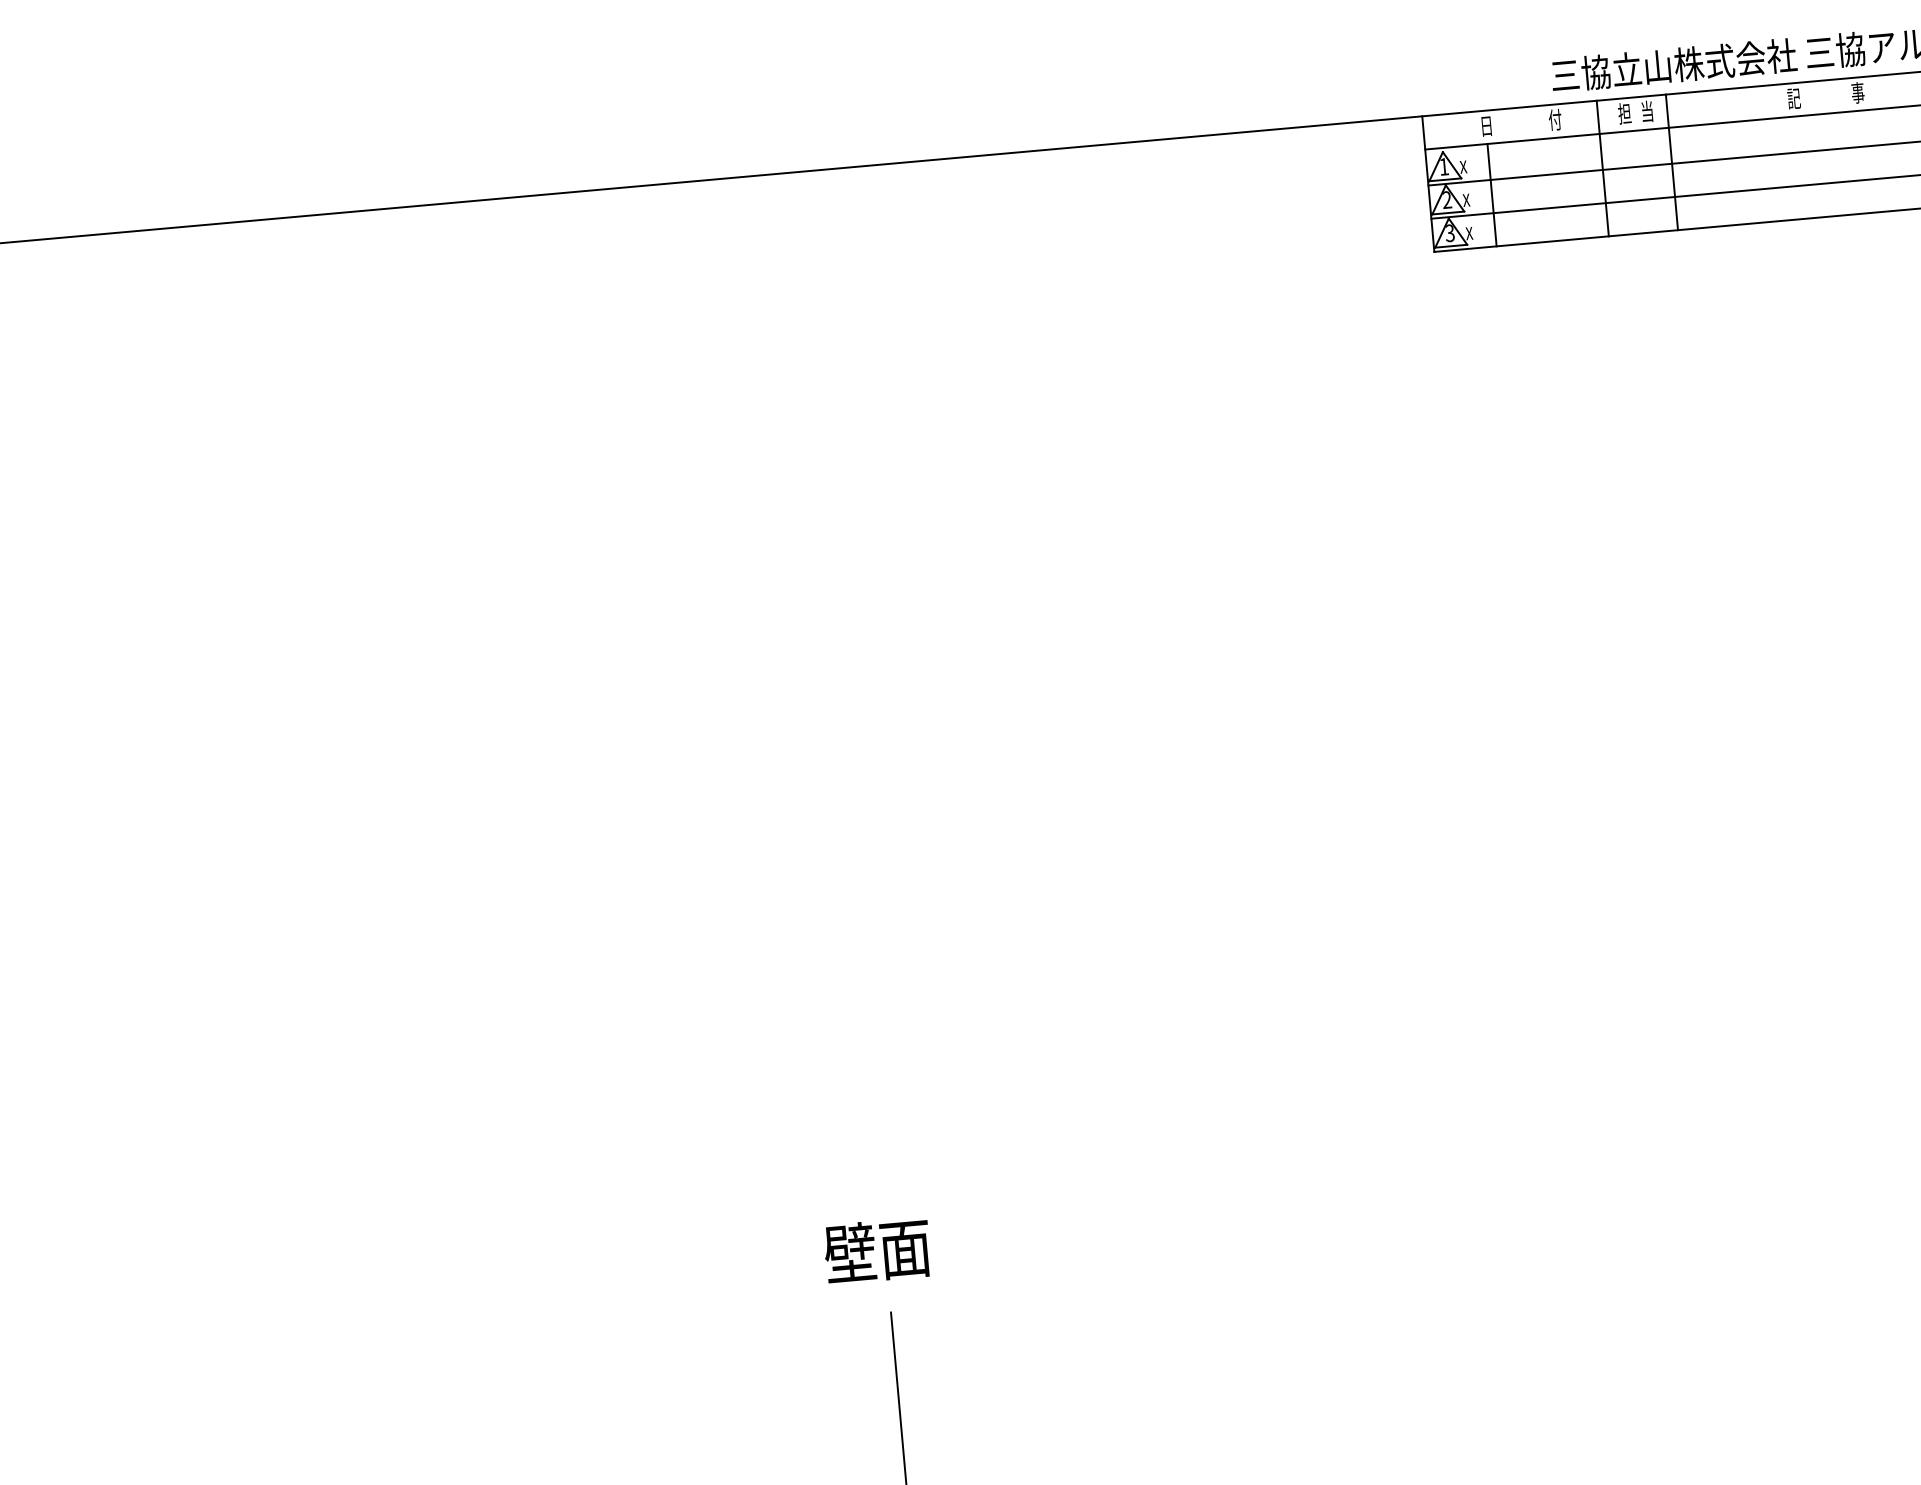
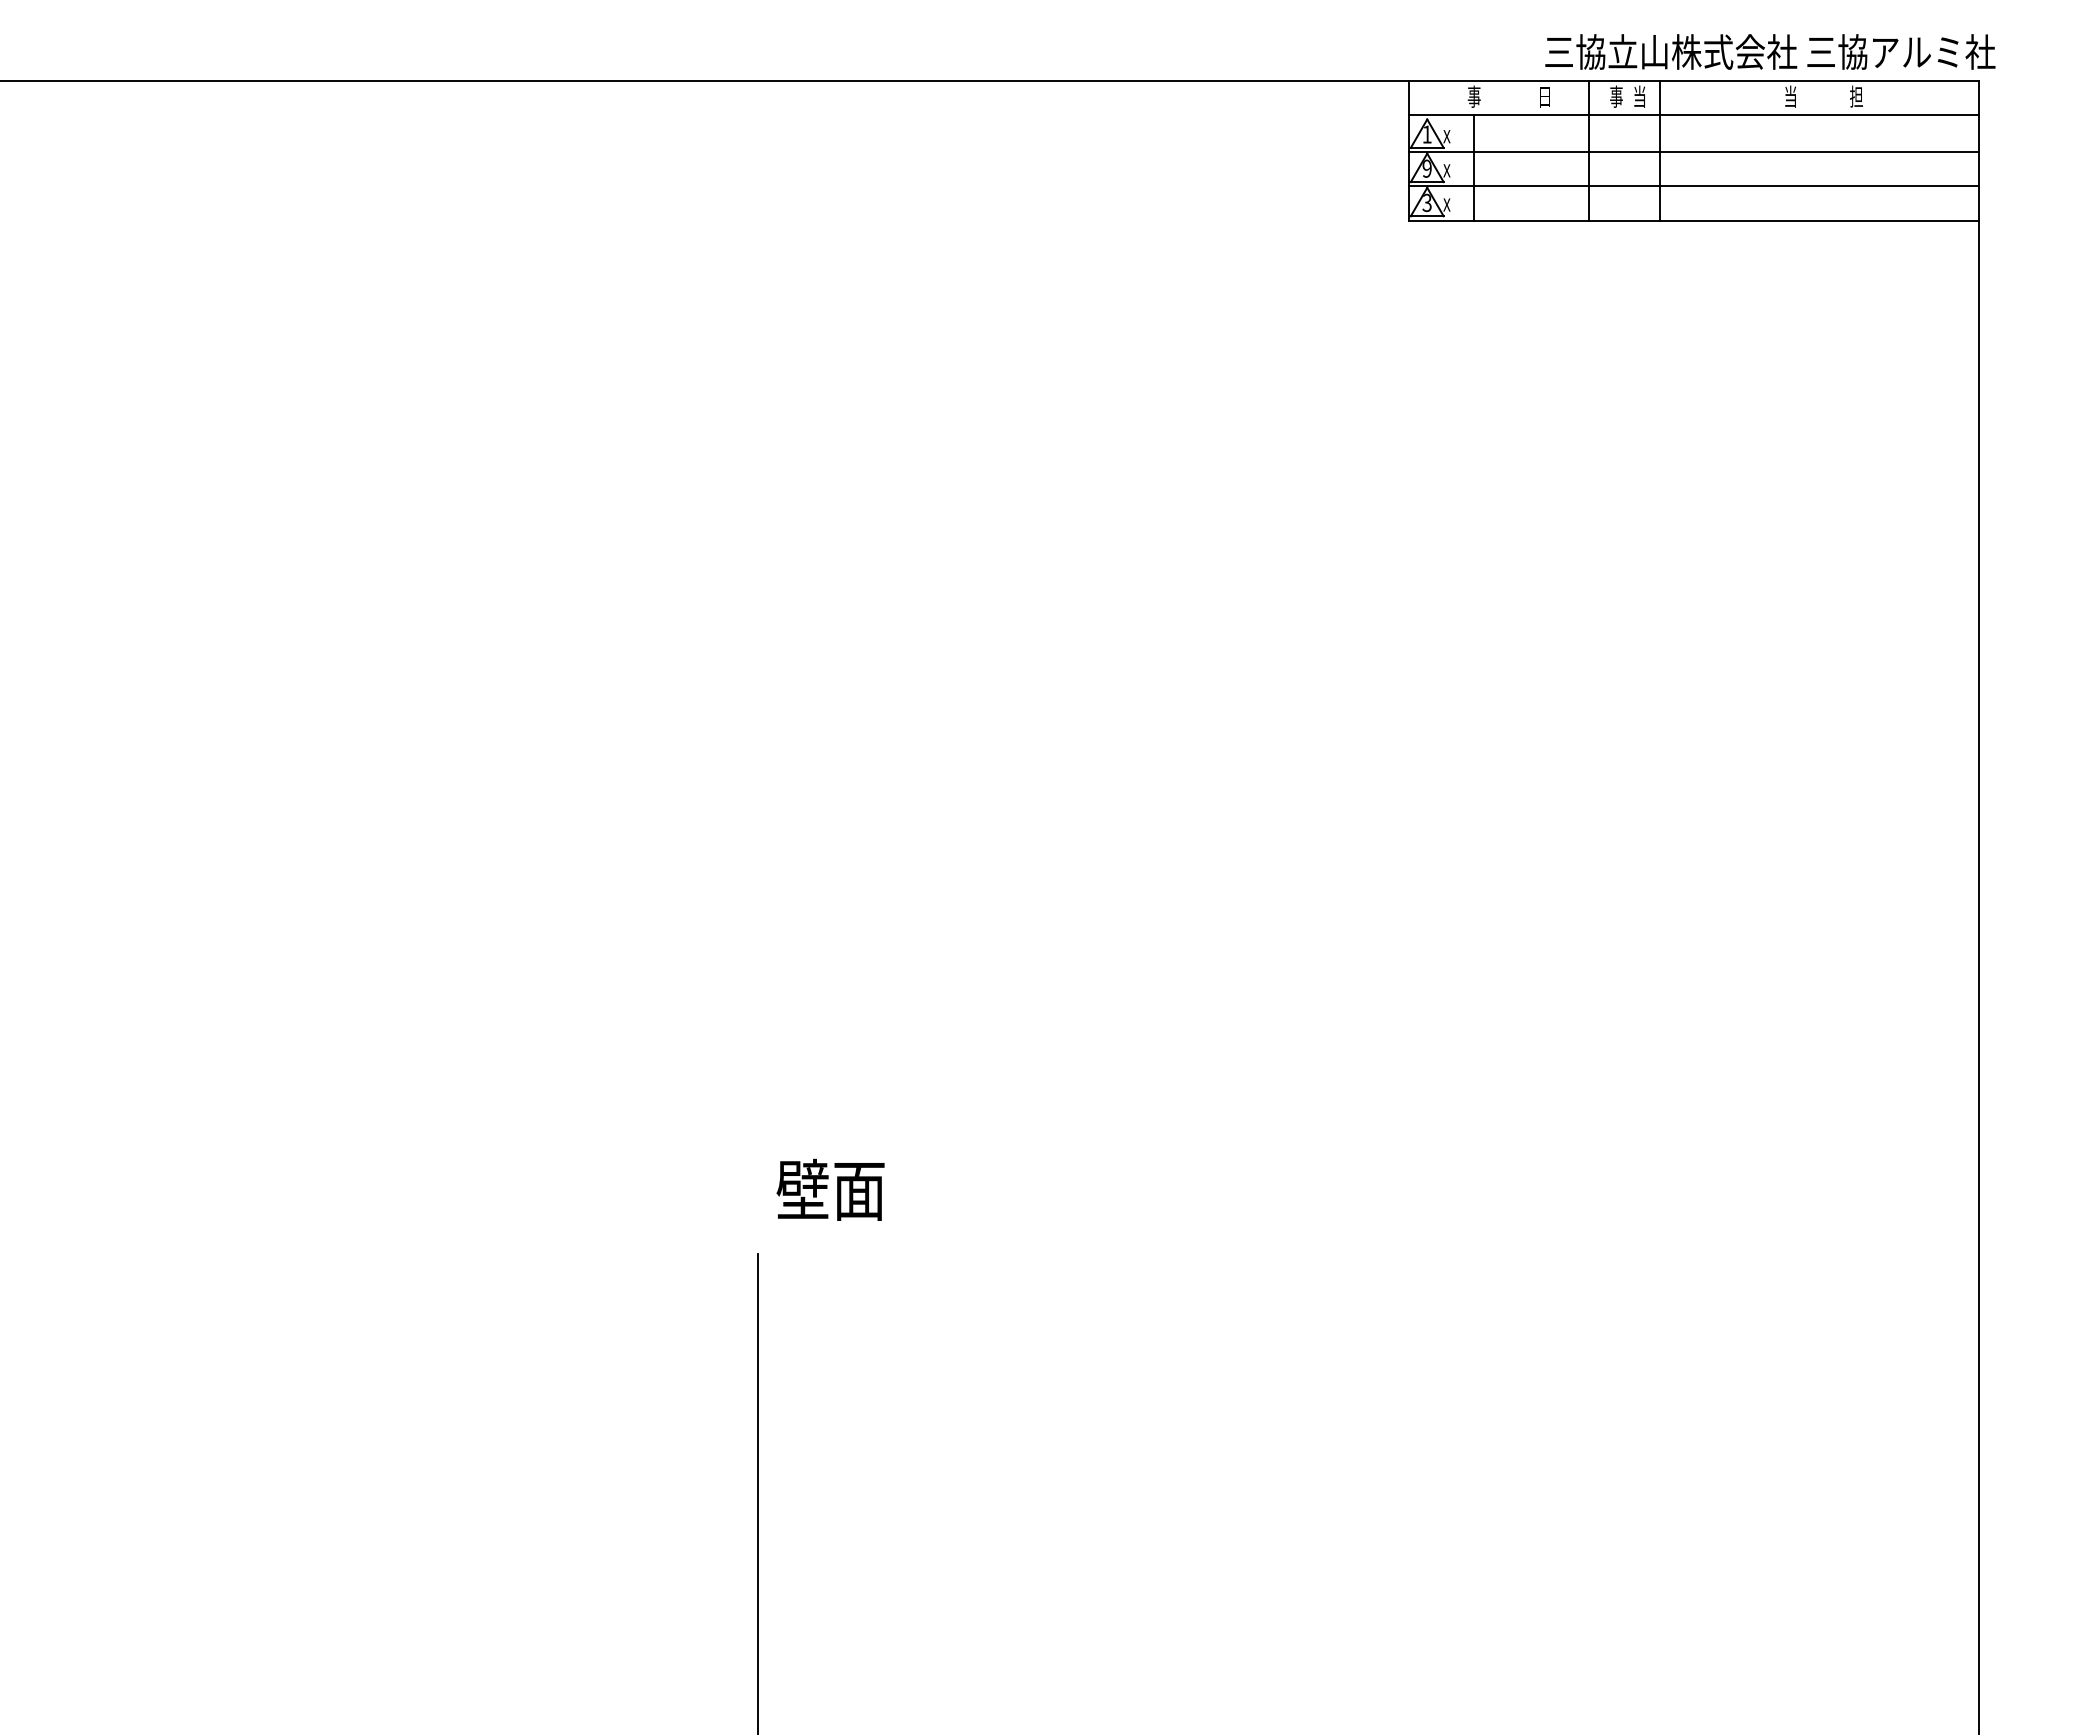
text: (1857, 92) -> (1856, 96), 事 -> 担
text: (1793, 98) -> (1790, 96), 記 -> 当
text: (1624, 113) -> (1616, 96), 担 -> 事
text: (1554, 119) -> (1544, 96), 付 -> 日
text: (1485, 125) -> (1473, 96), 日 -> 事
text: (1446, 199) -> (1426, 168), 2 -> 9
text: (877, 1250) -> (830, 1189), moved

